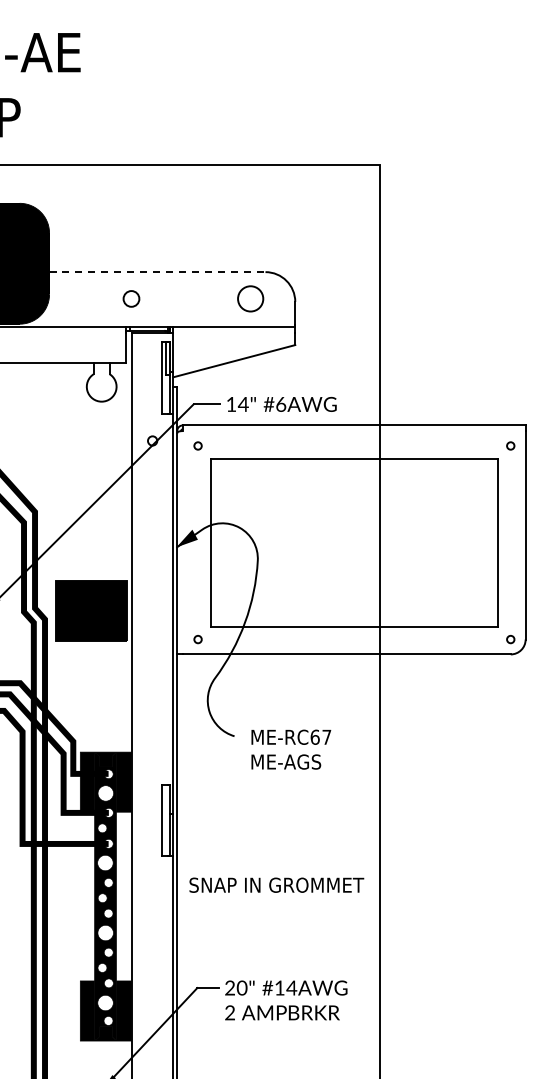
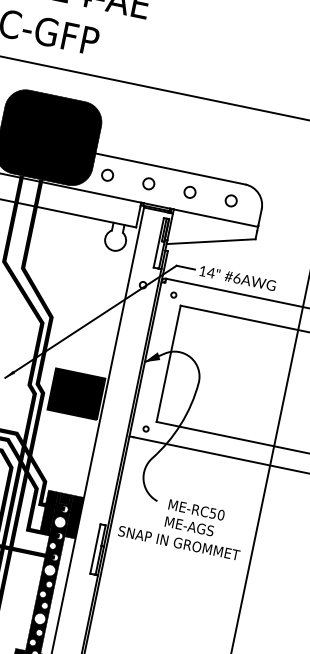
line: (157, 272) -> (170, 169), dashed -> solid
circle: (71, 298) -> (107, 174), added
circle: (190, 298) -> (189, 192), added
circle: (250, 298) -> (231, 200), size x0.62
text: (320, 736) -> (216, 513), ME-RC67 -> ME-RC50
text: (276, 884) -> (179, 542), moved

